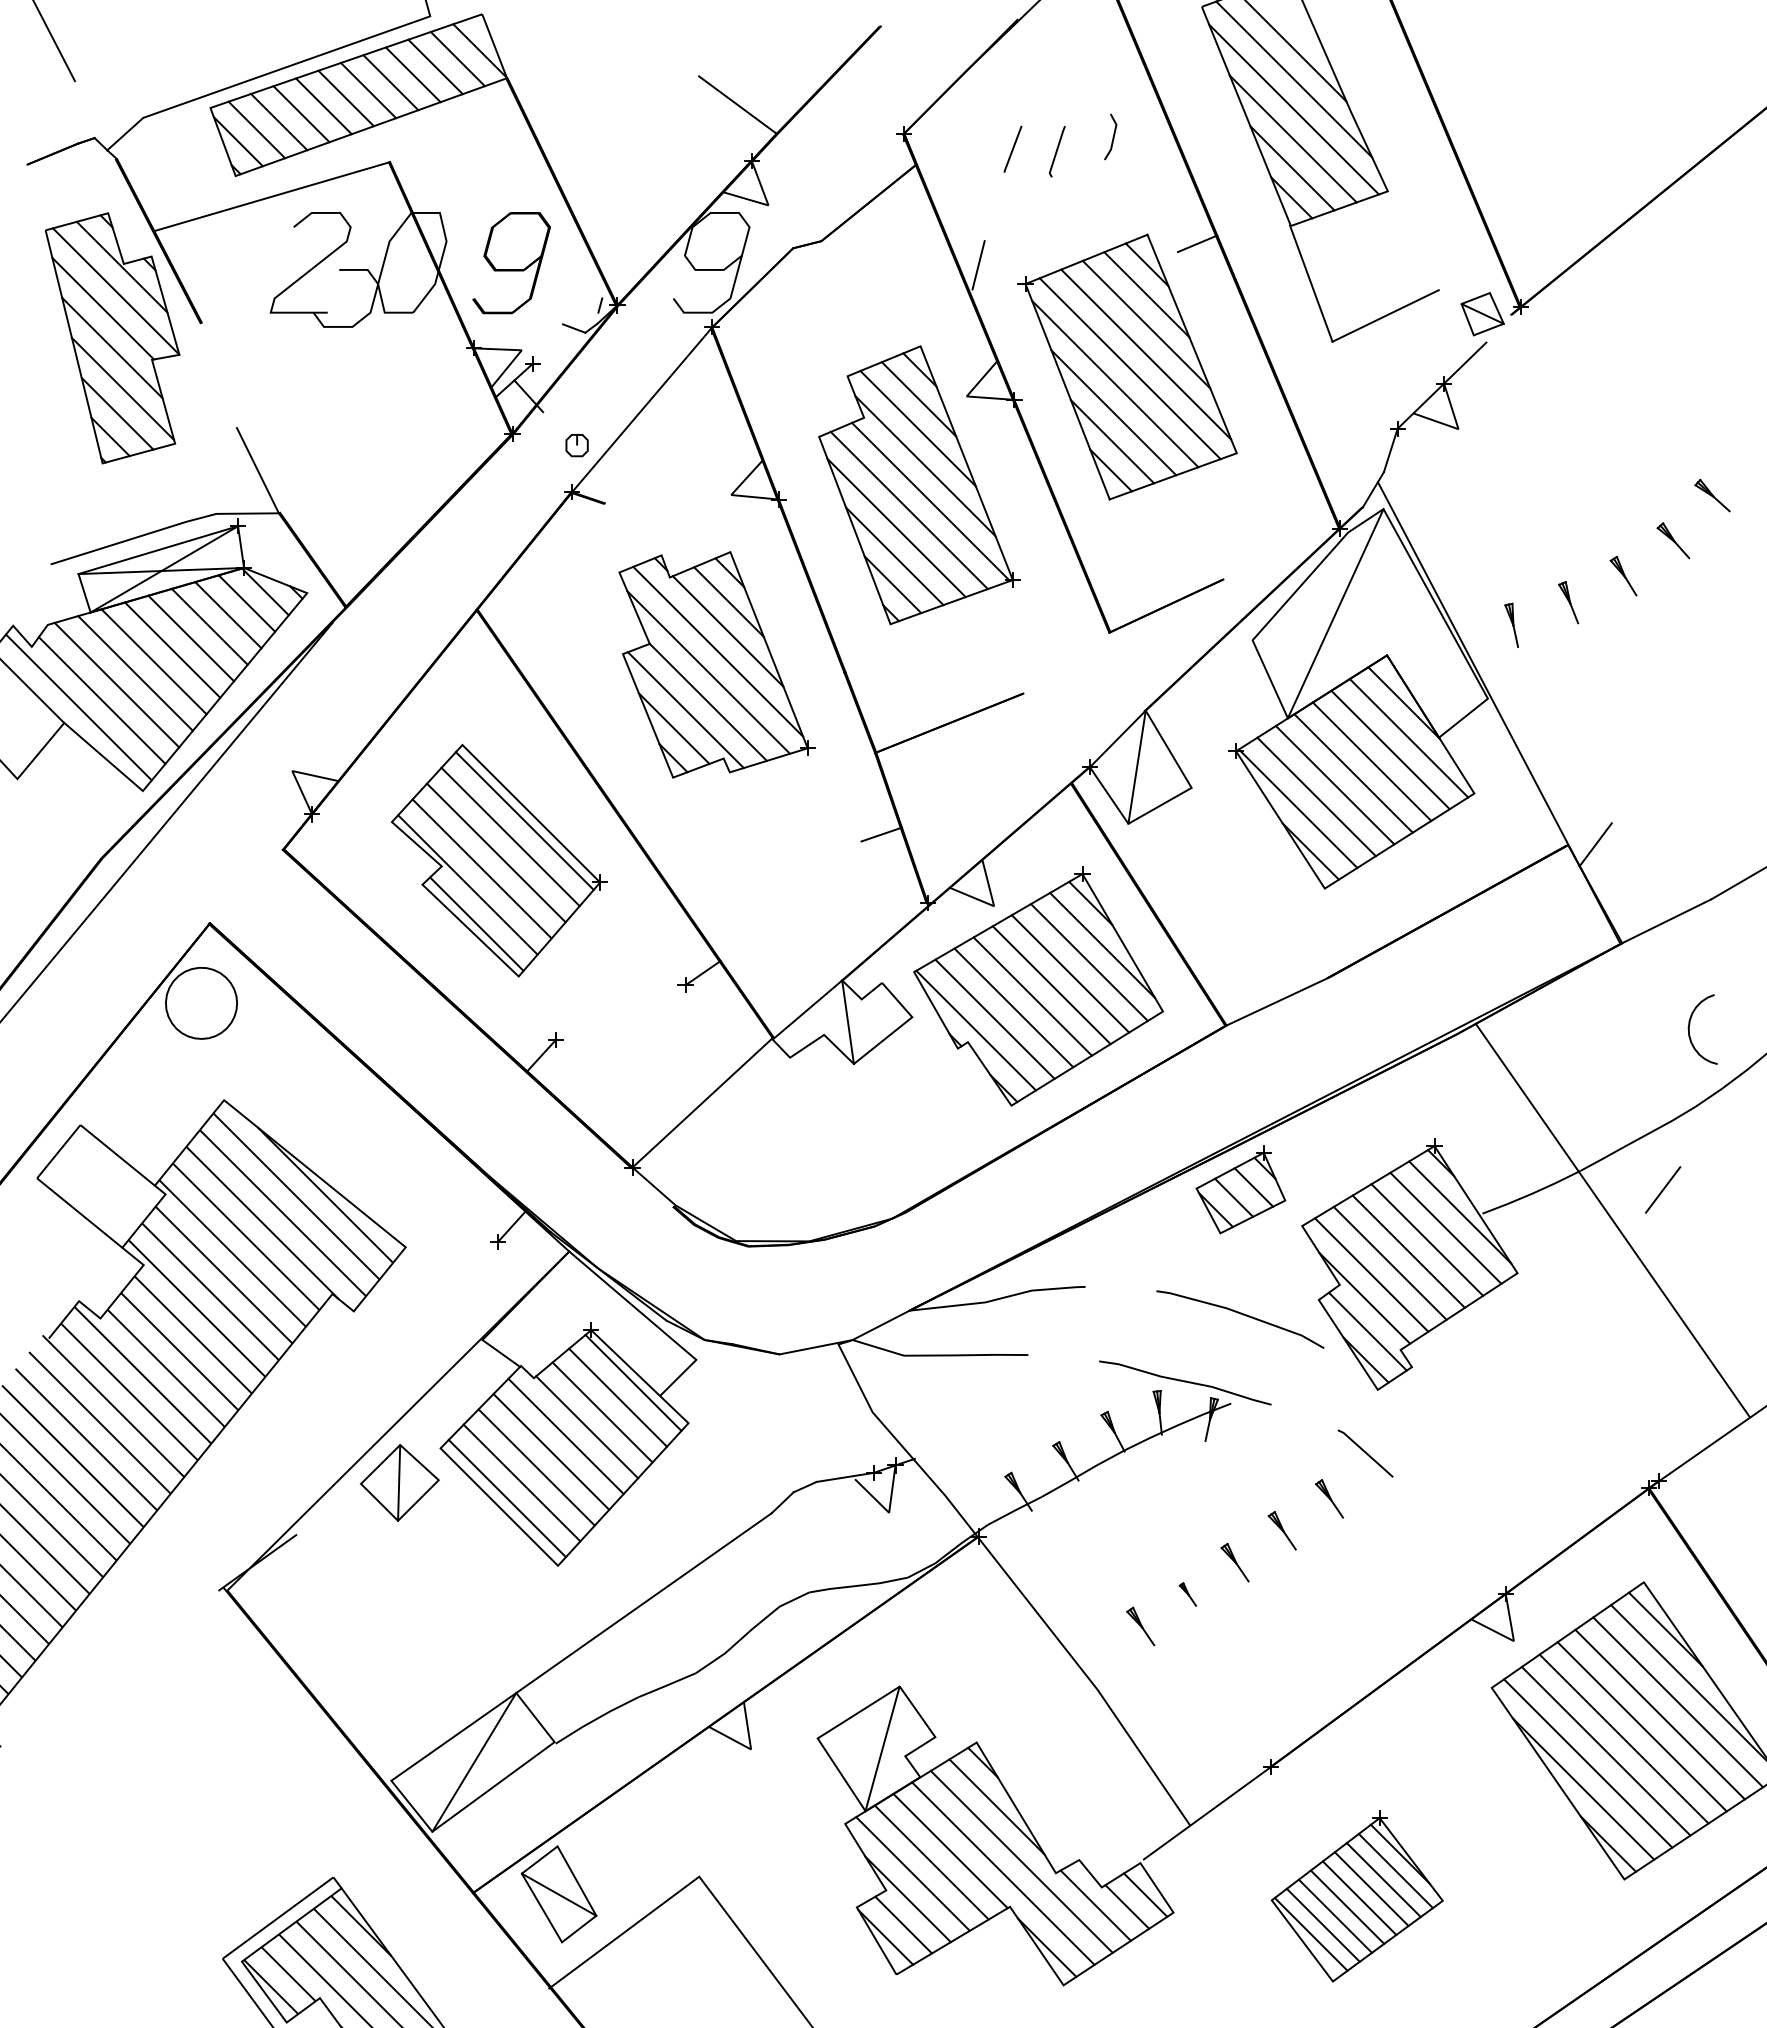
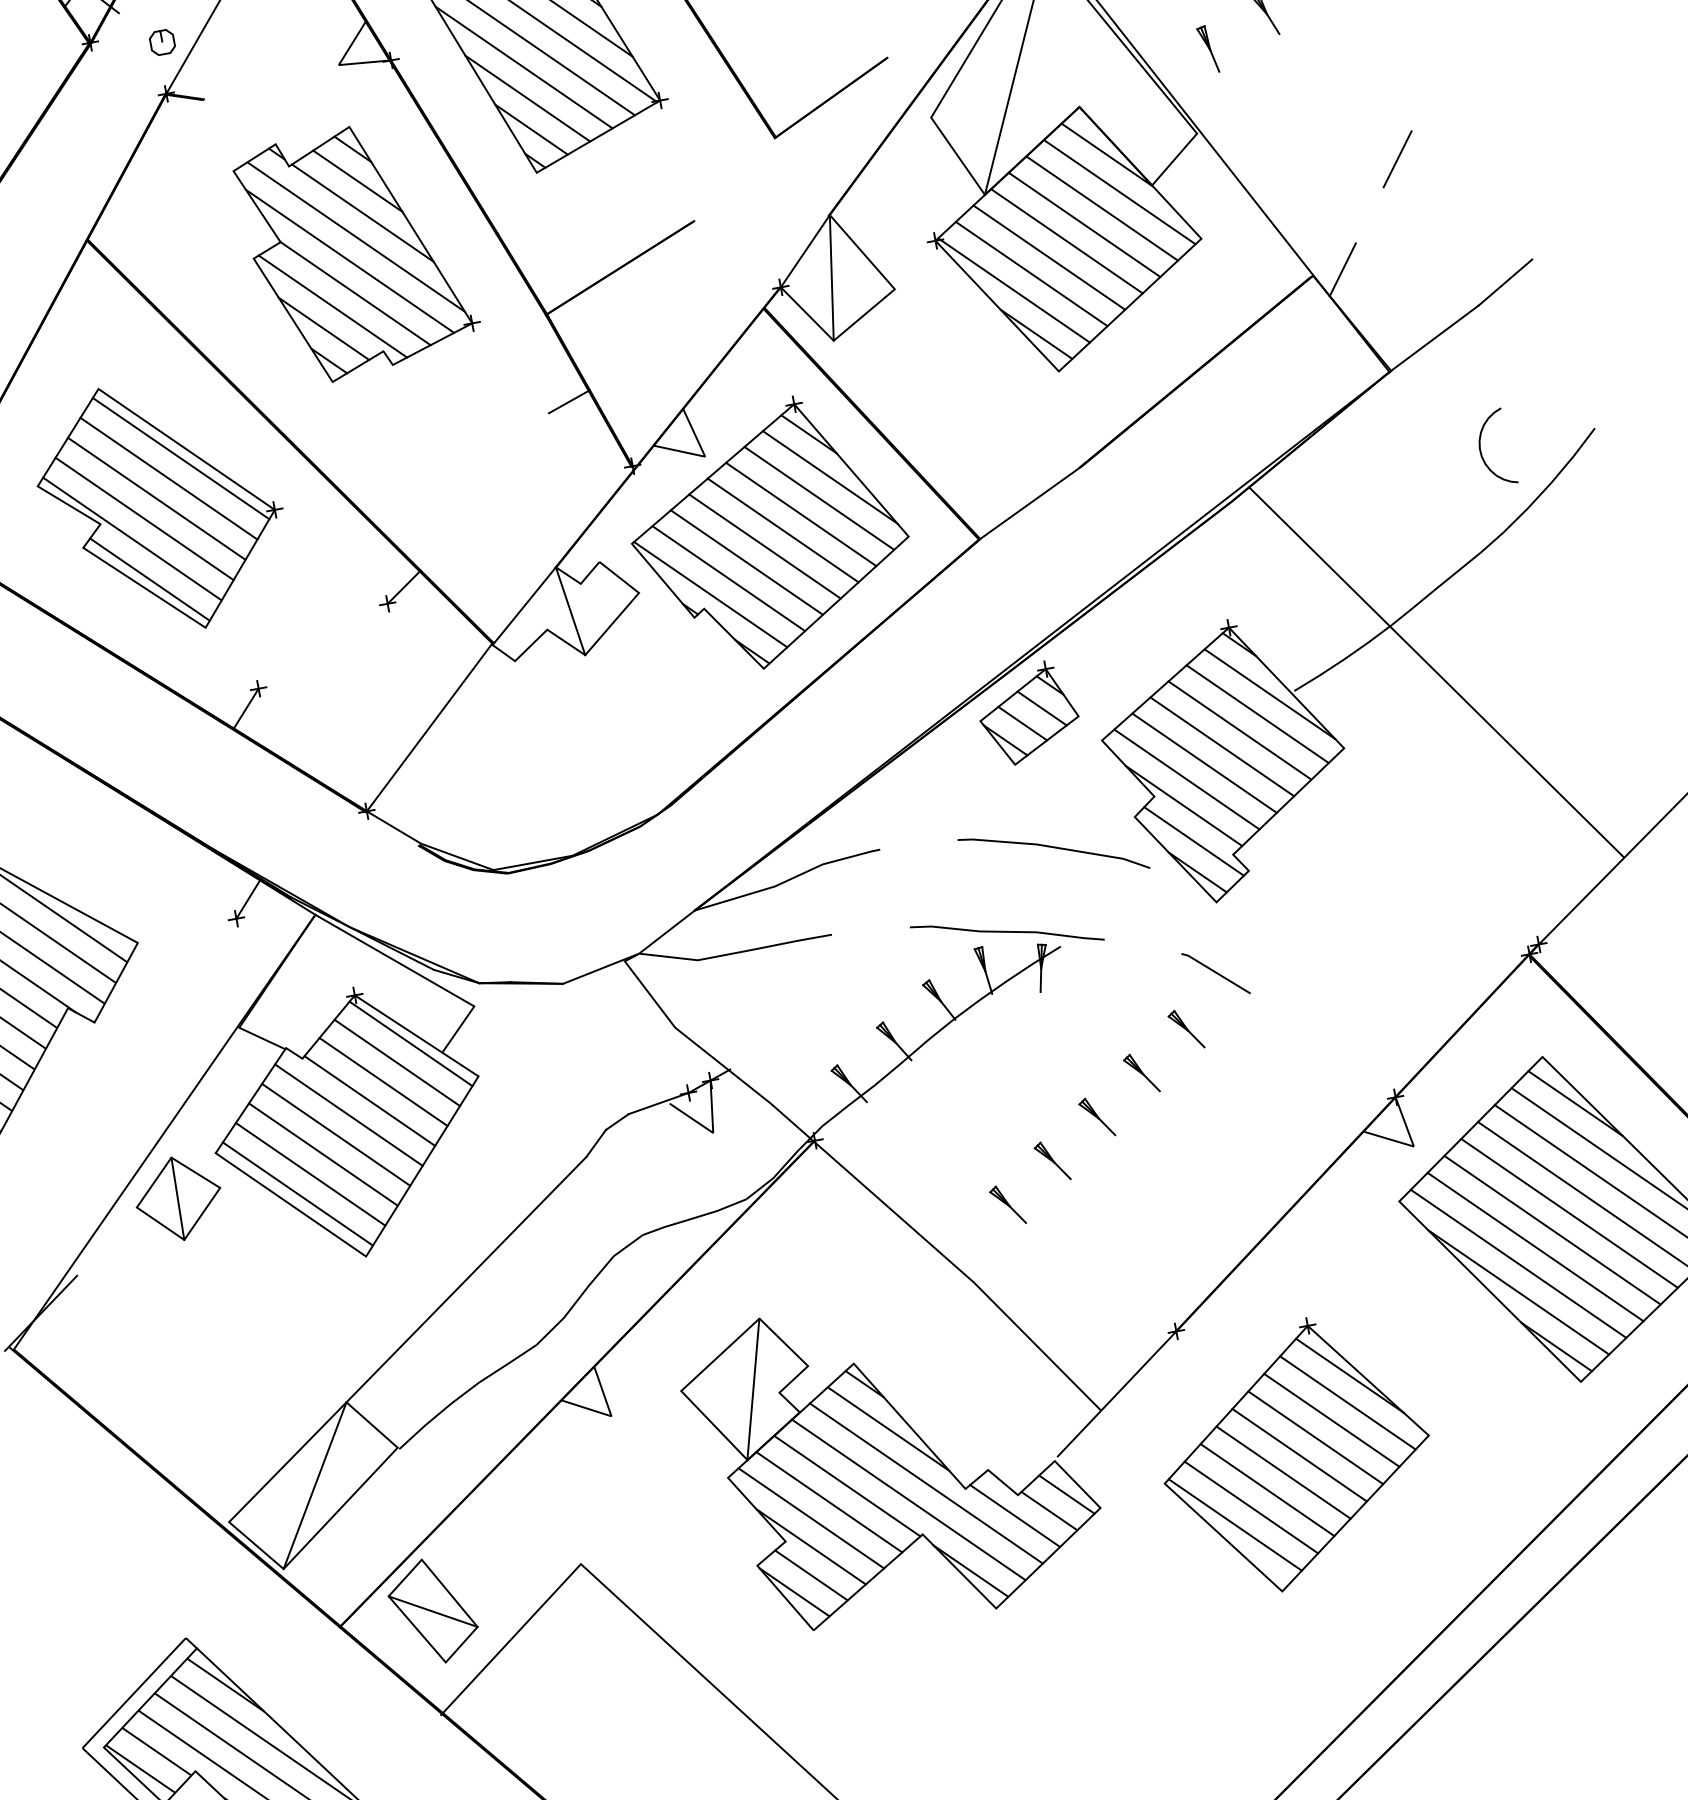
line: (1663, 1189) -> (1397, 158), moved
part: (1187, 1594) -> (1051, 1161), size x1.67
part: (1357, 1897) -> (1296, 1454), size x1.43

